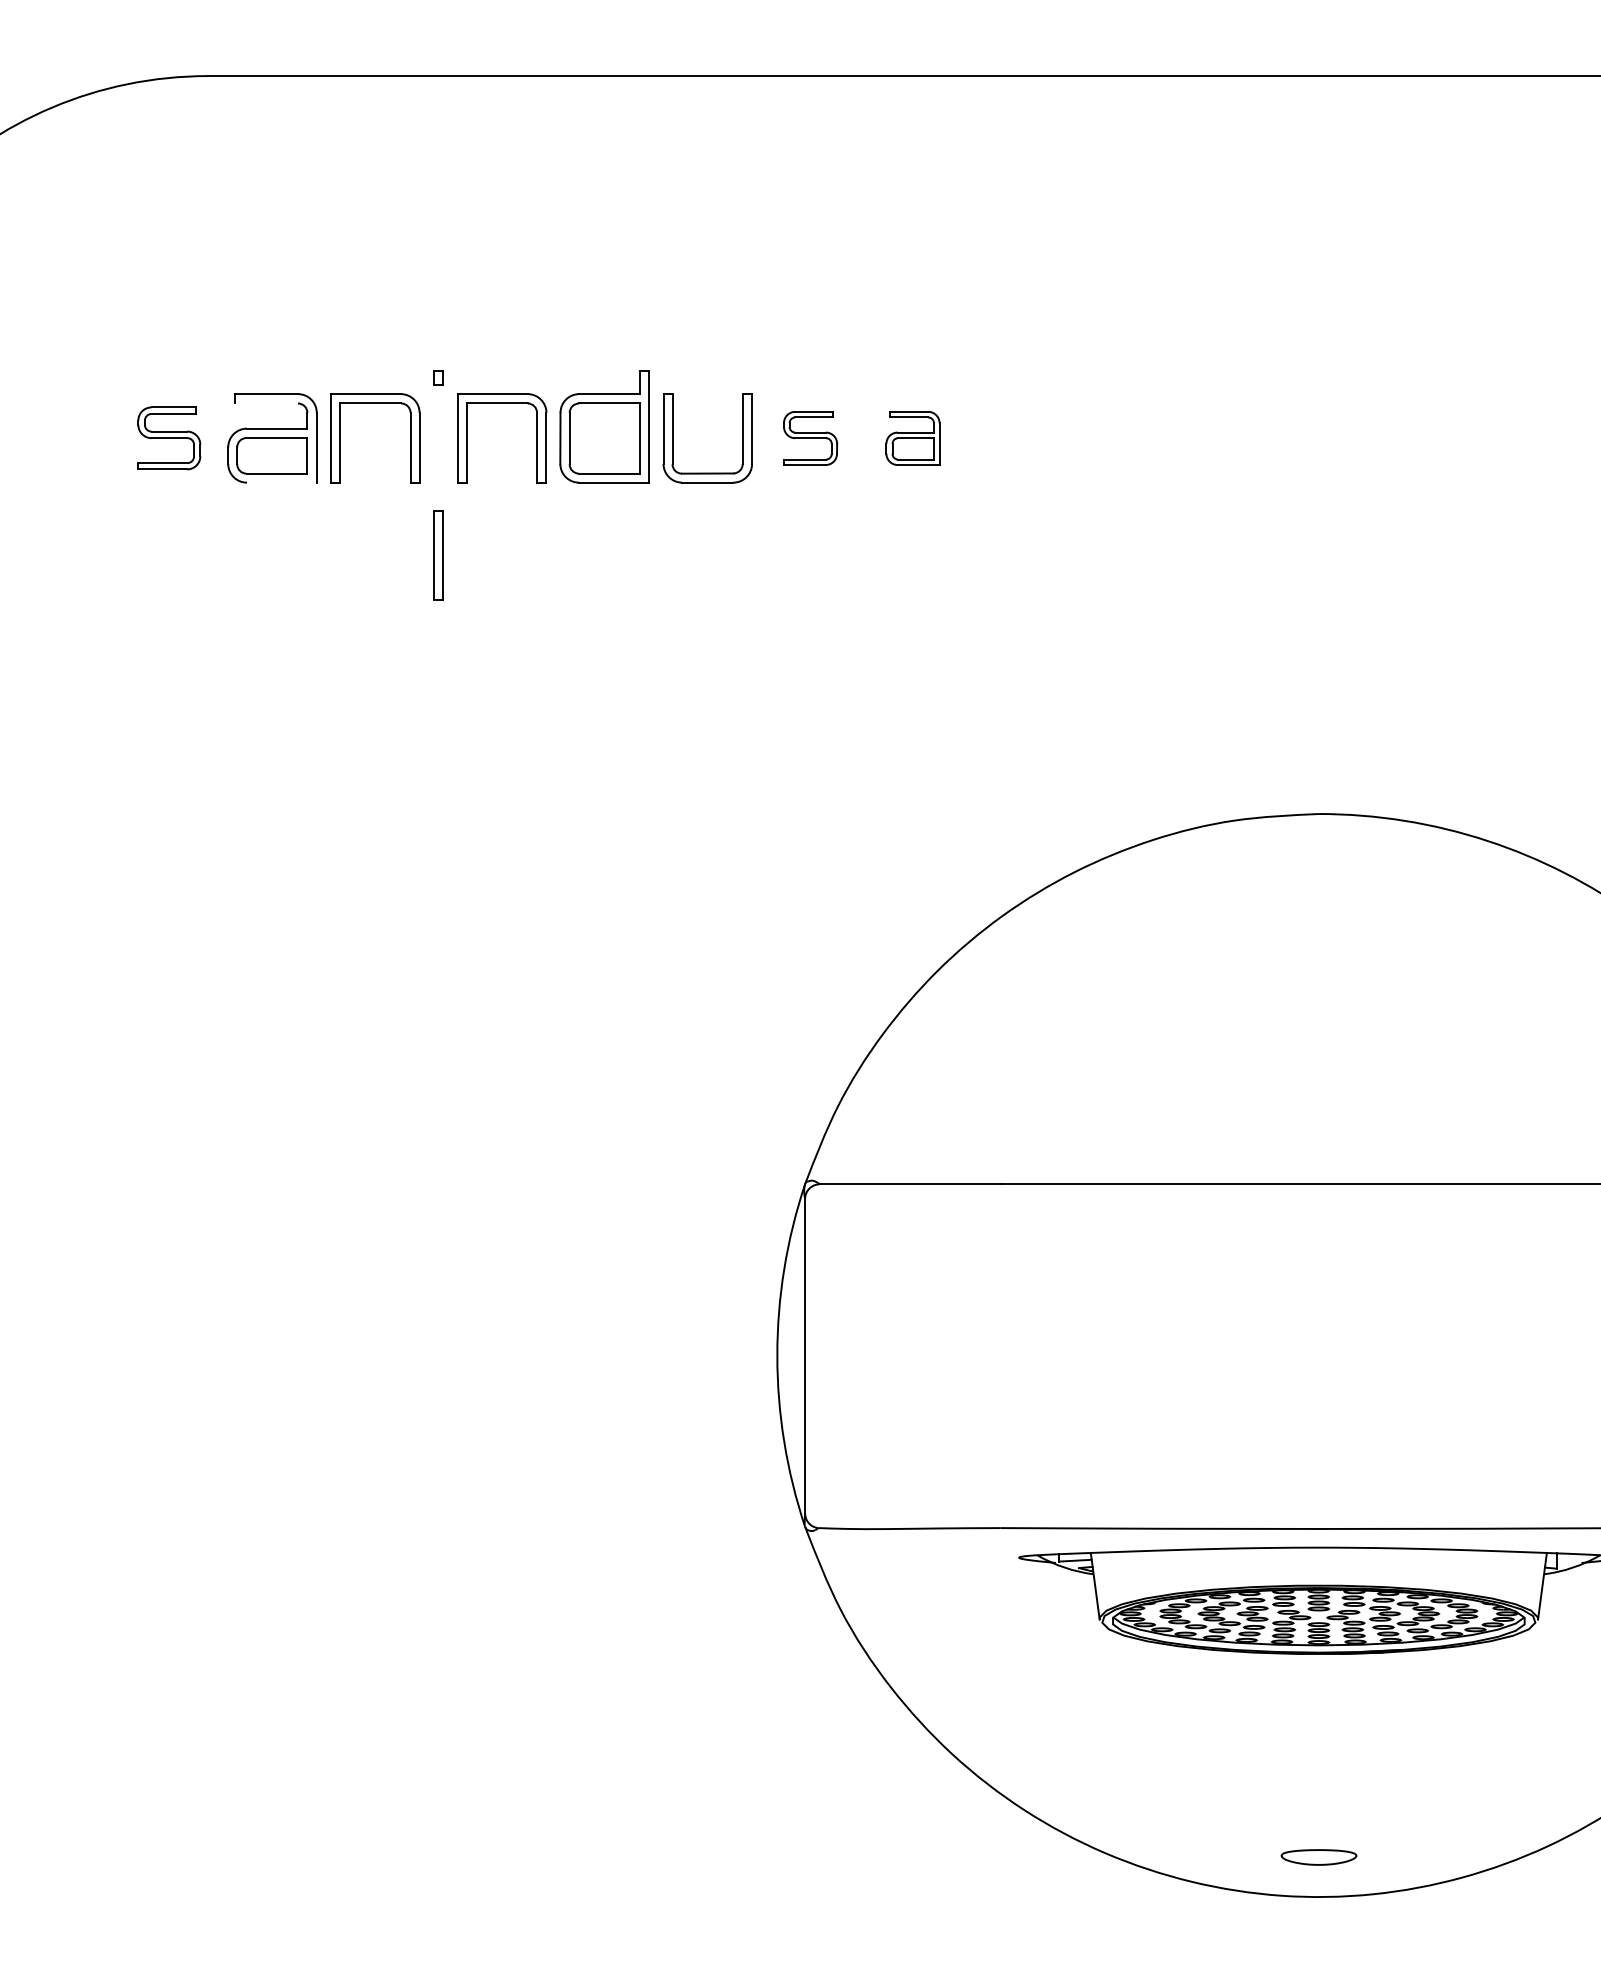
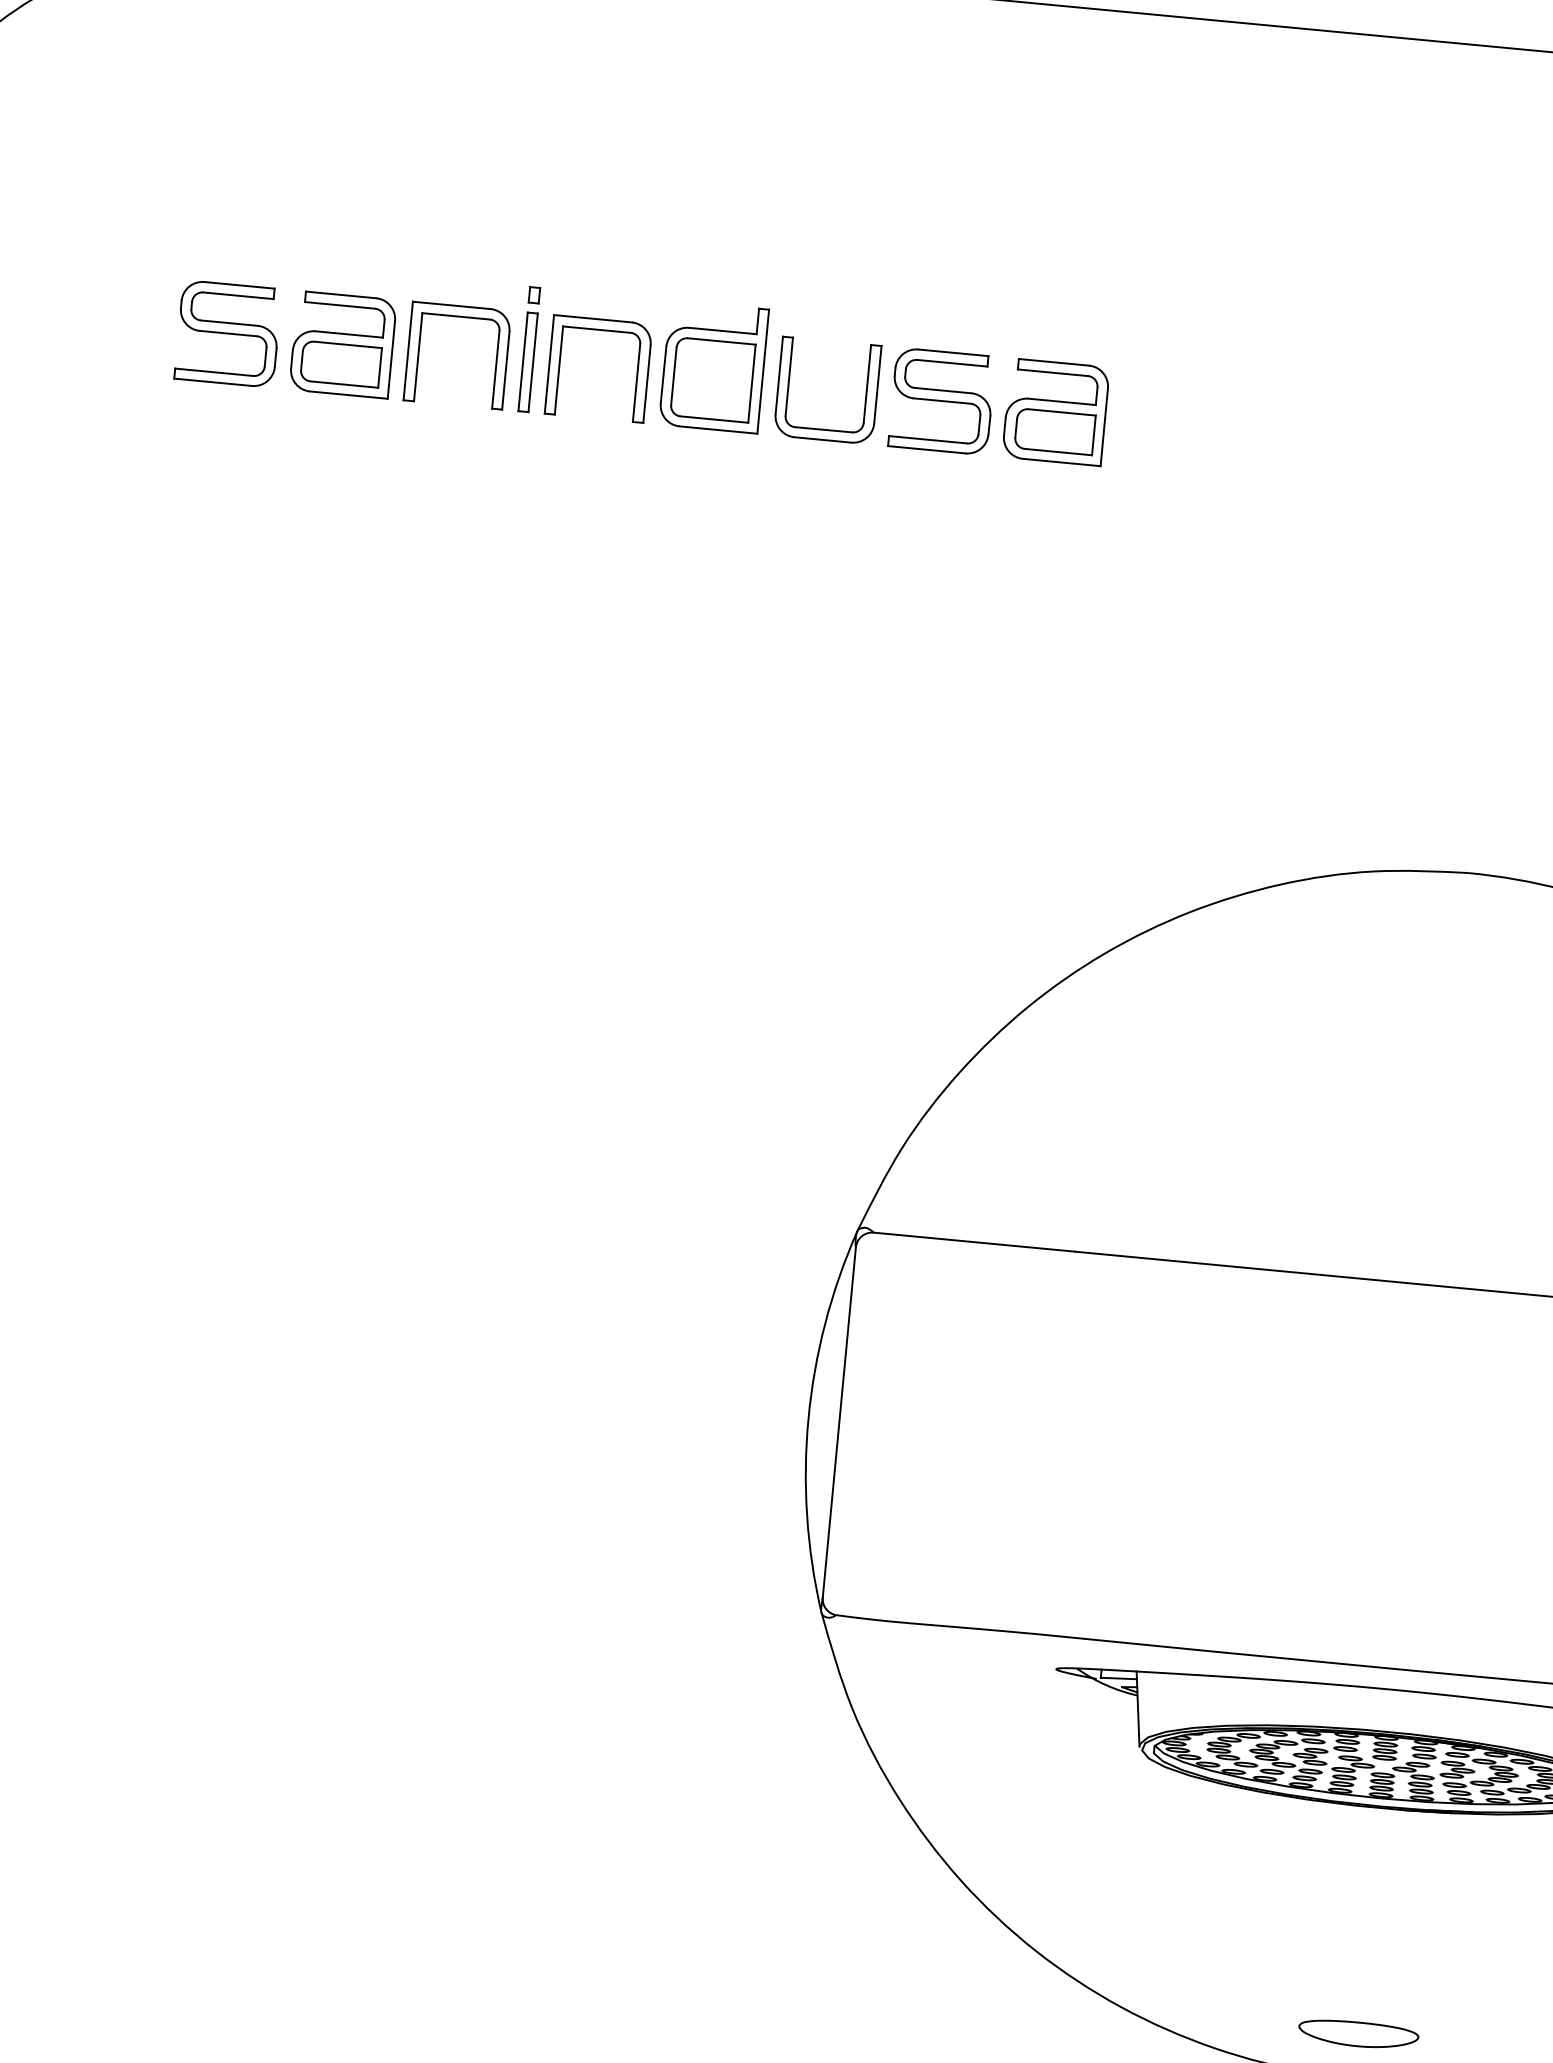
line: (266, 403) -> (340, 305), added
part: (169, 438) -> (228, 334), size x1.43
part: (810, 438) -> (941, 401), size x1.67
part: (912, 438) -> (1055, 412), size x1.67
line: (281, 482) -> (348, 394), added
part: (438, 555) -> (527, 362), moved
part: (1318, 1857) -> (1358, 2034), size x1.43

